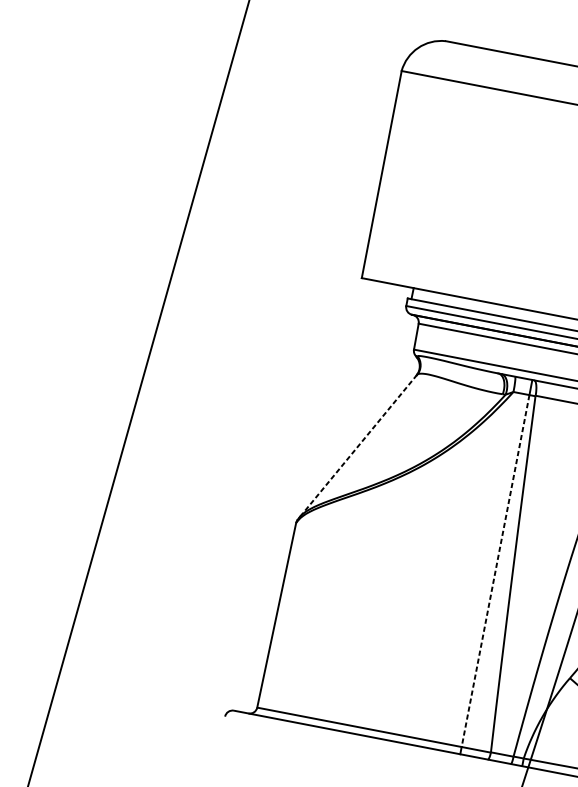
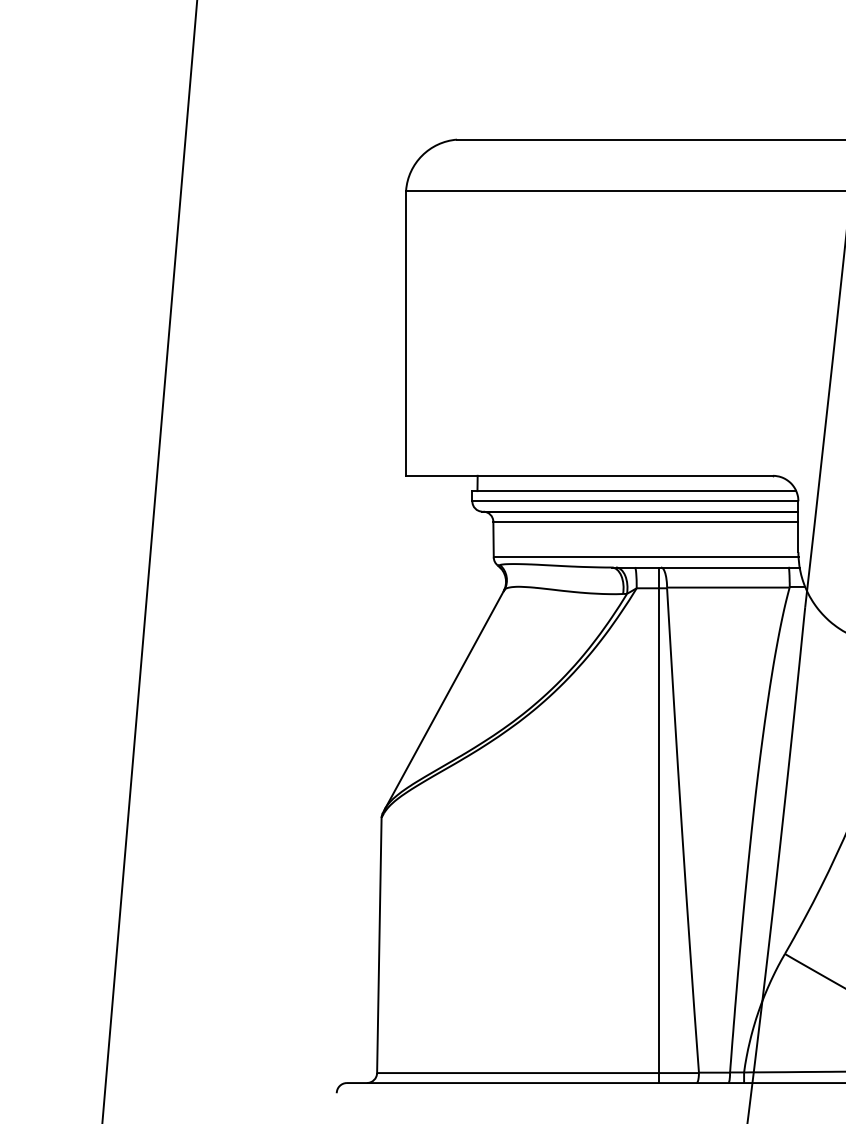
line: (358, 445) -> (444, 699), dashed -> solid
line: (495, 571) -> (658, 831), dashed -> solid

